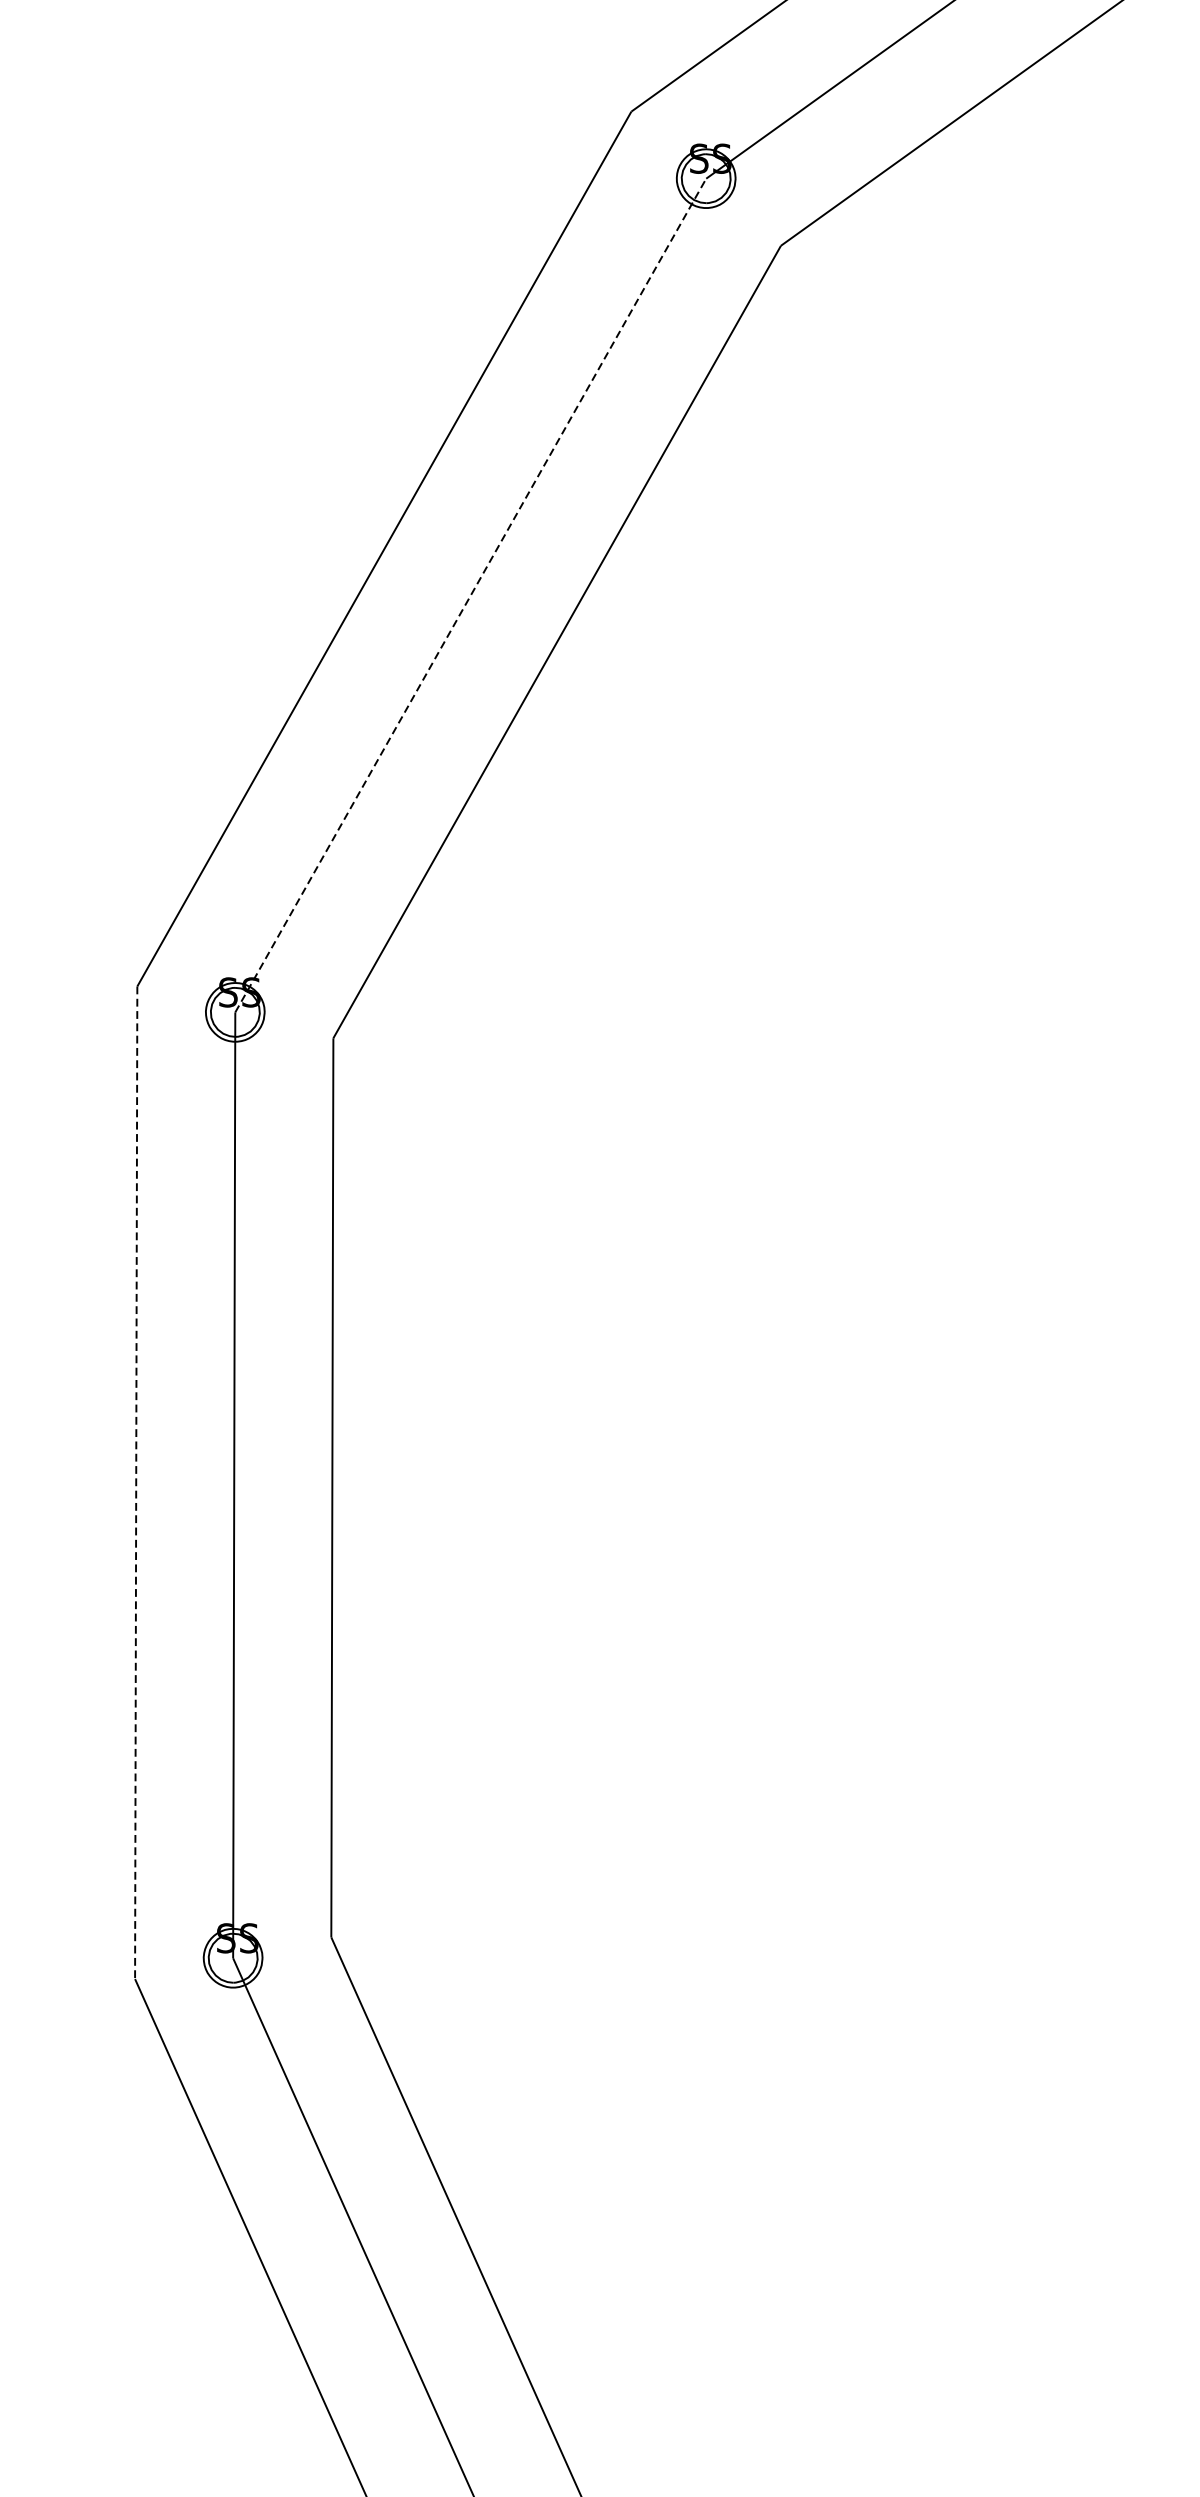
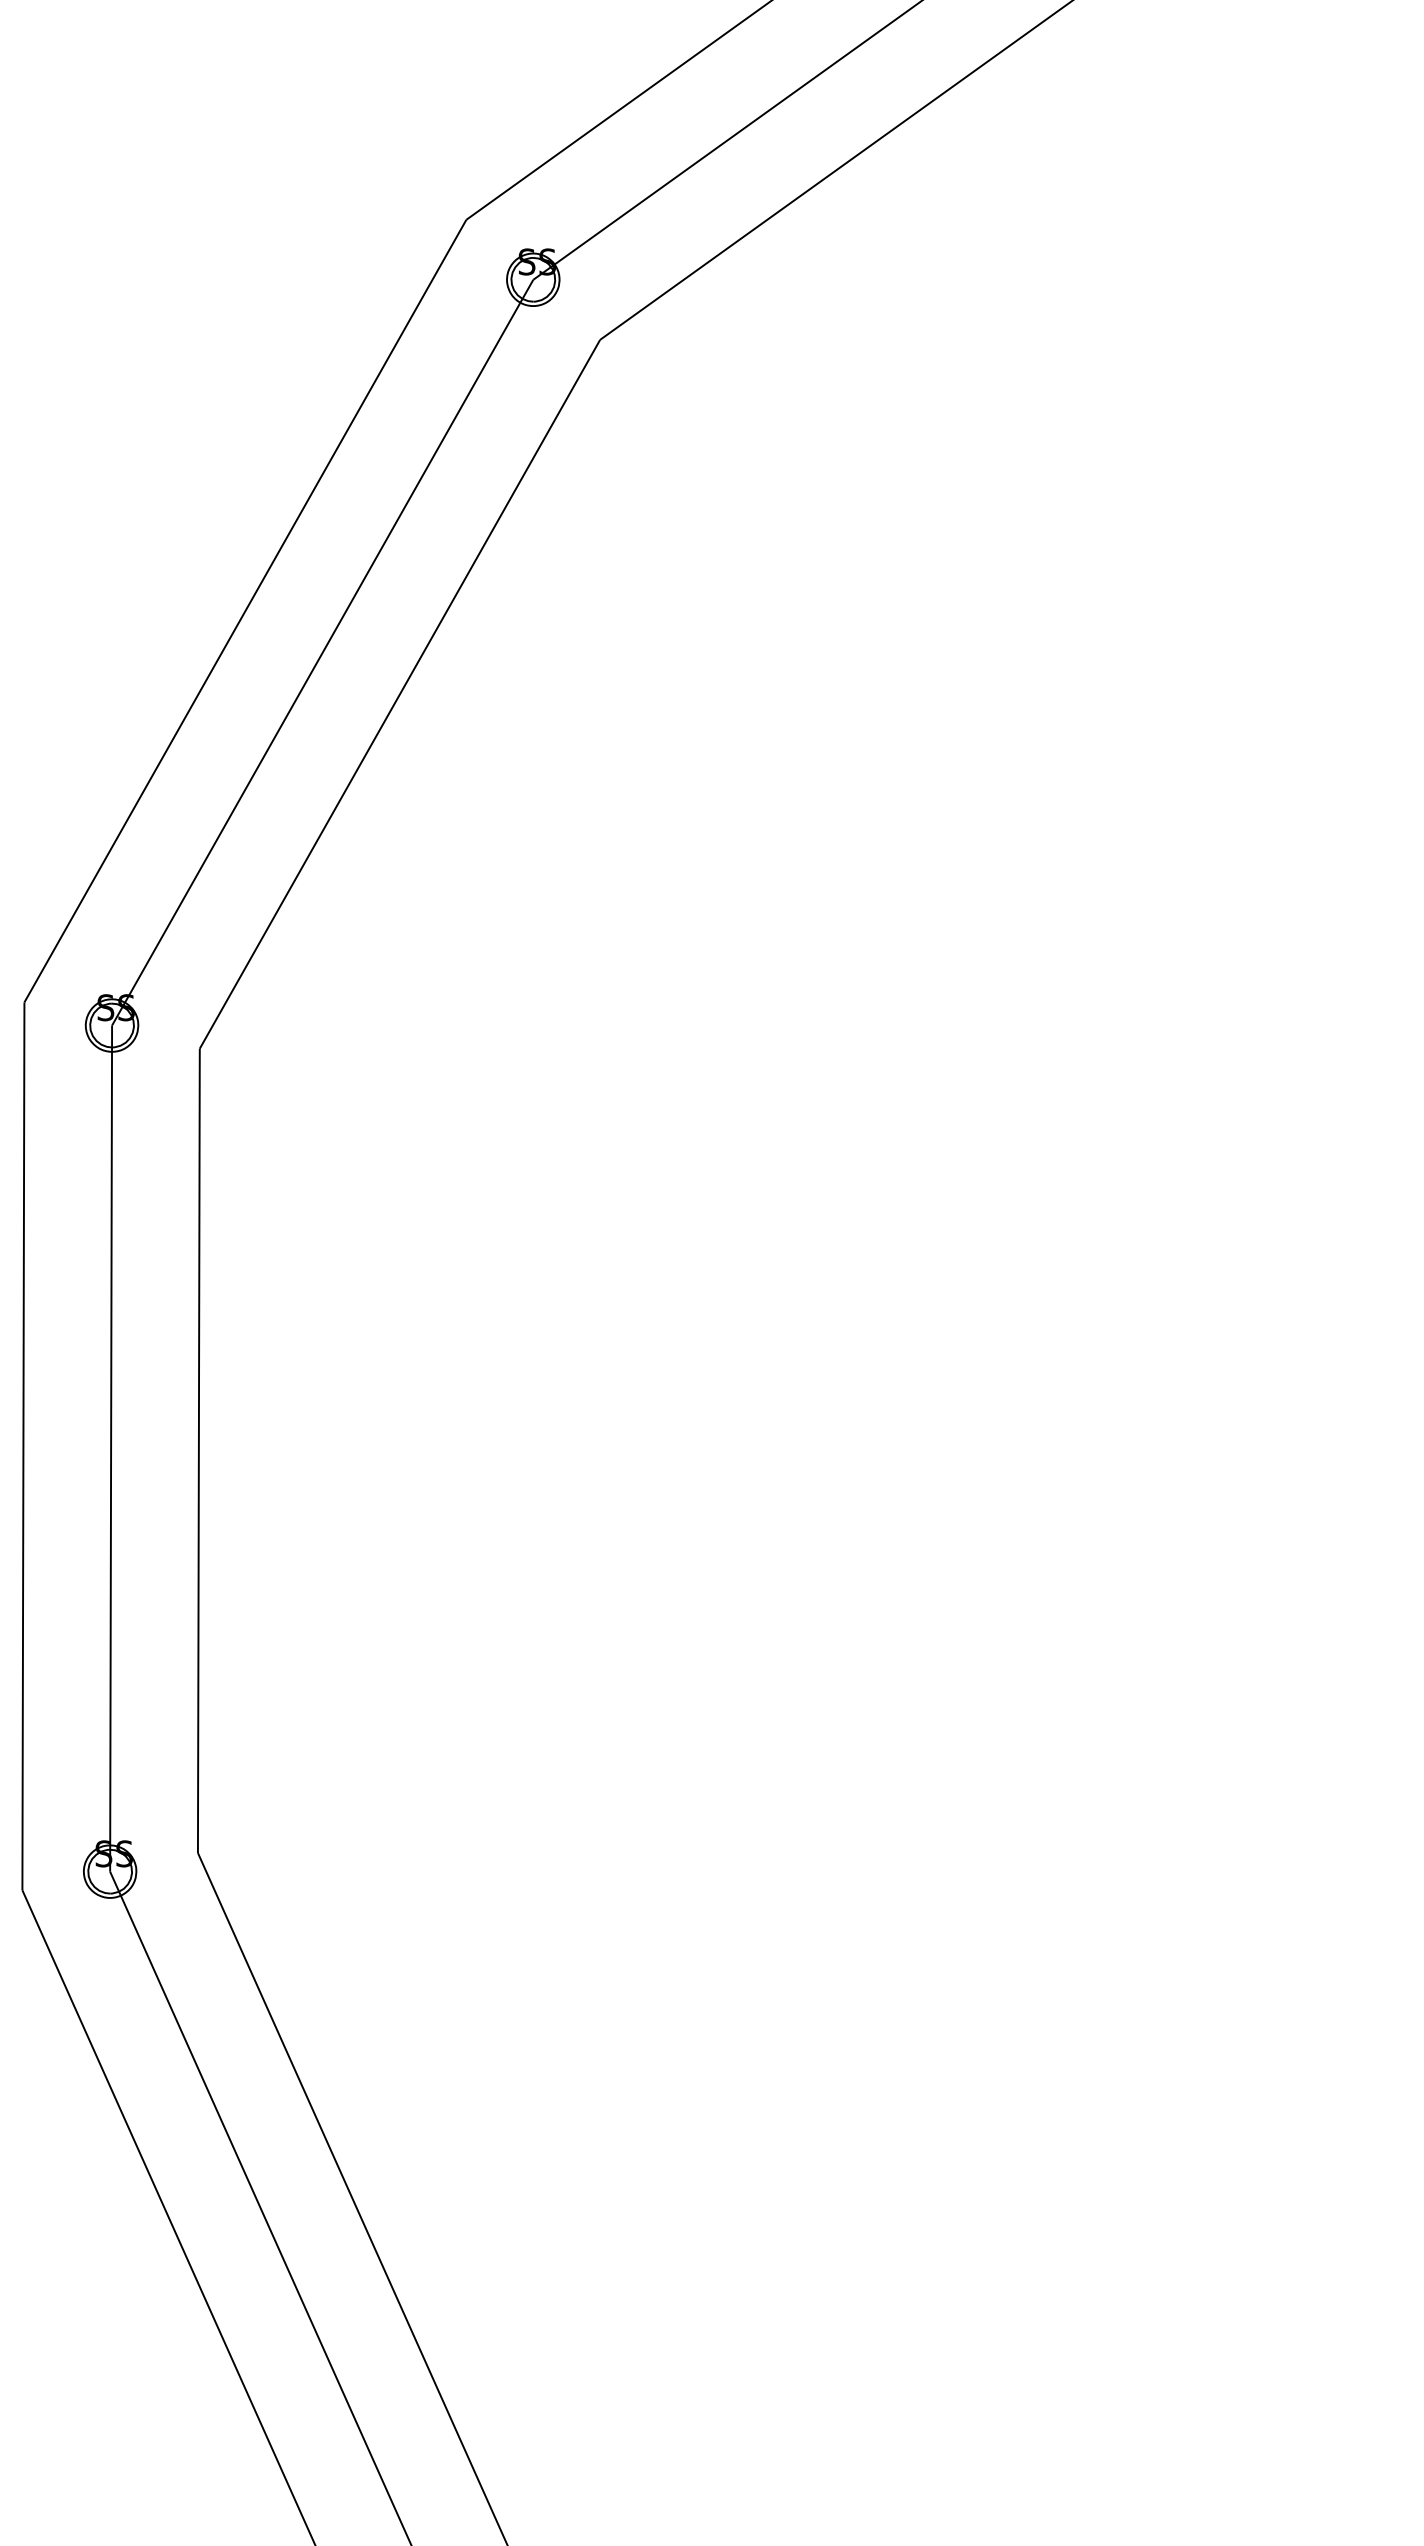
line: (470, 595) -> (322, 652), dashed -> solid
line: (136, 1482) -> (23, 1446), dashed -> solid

